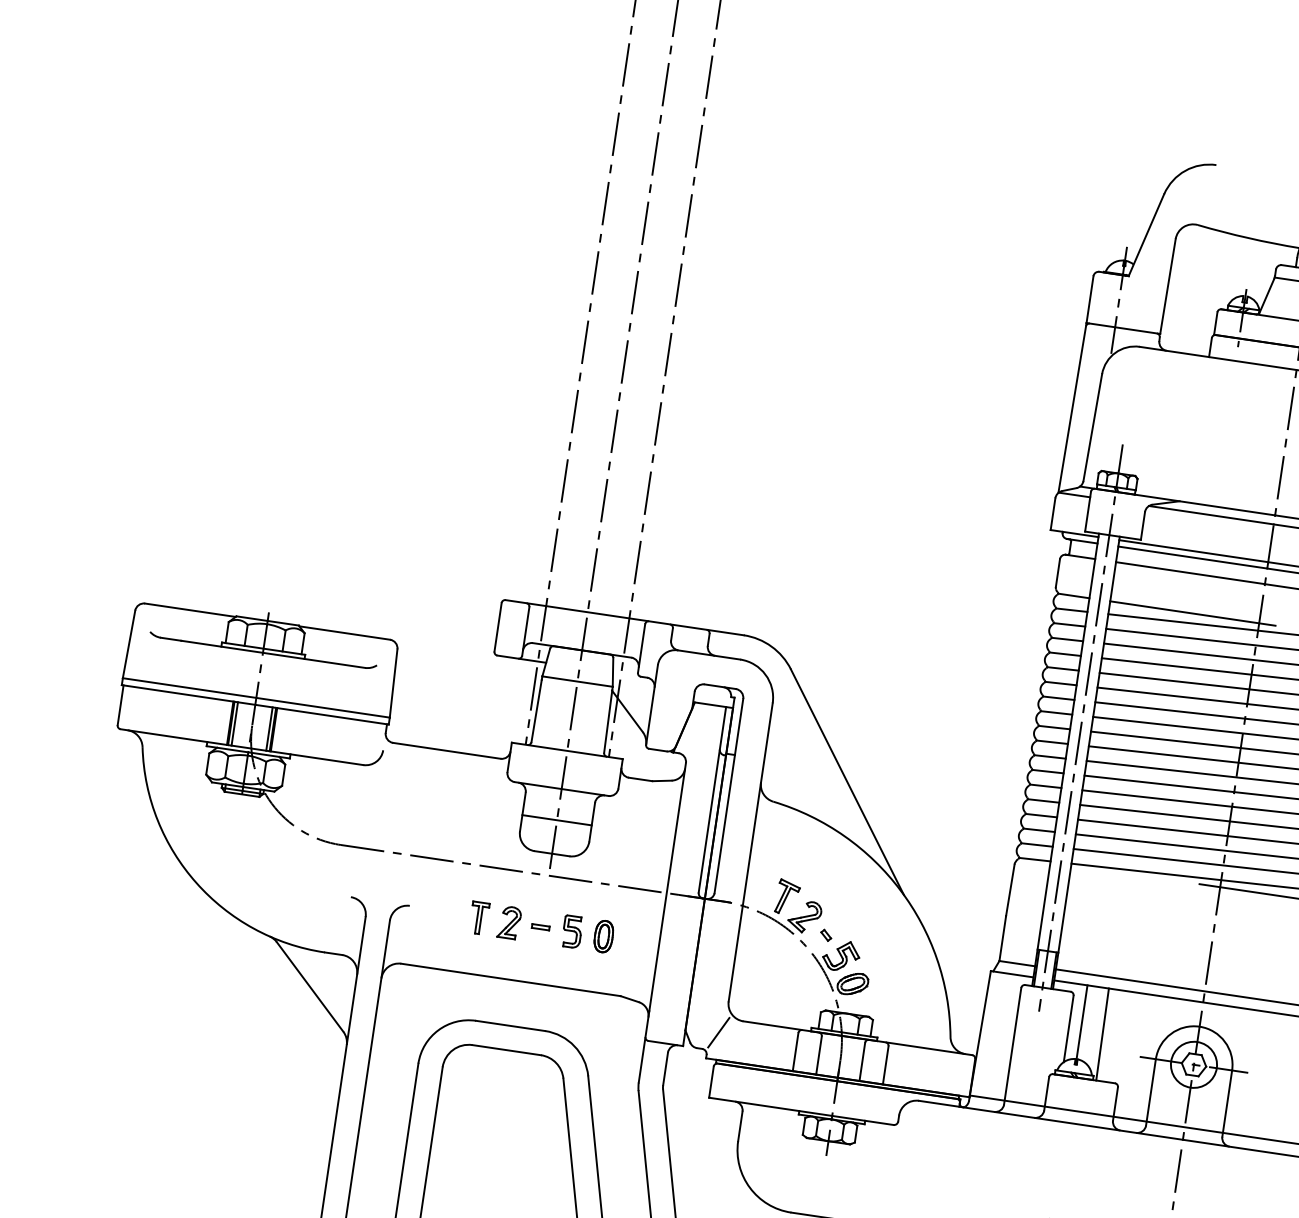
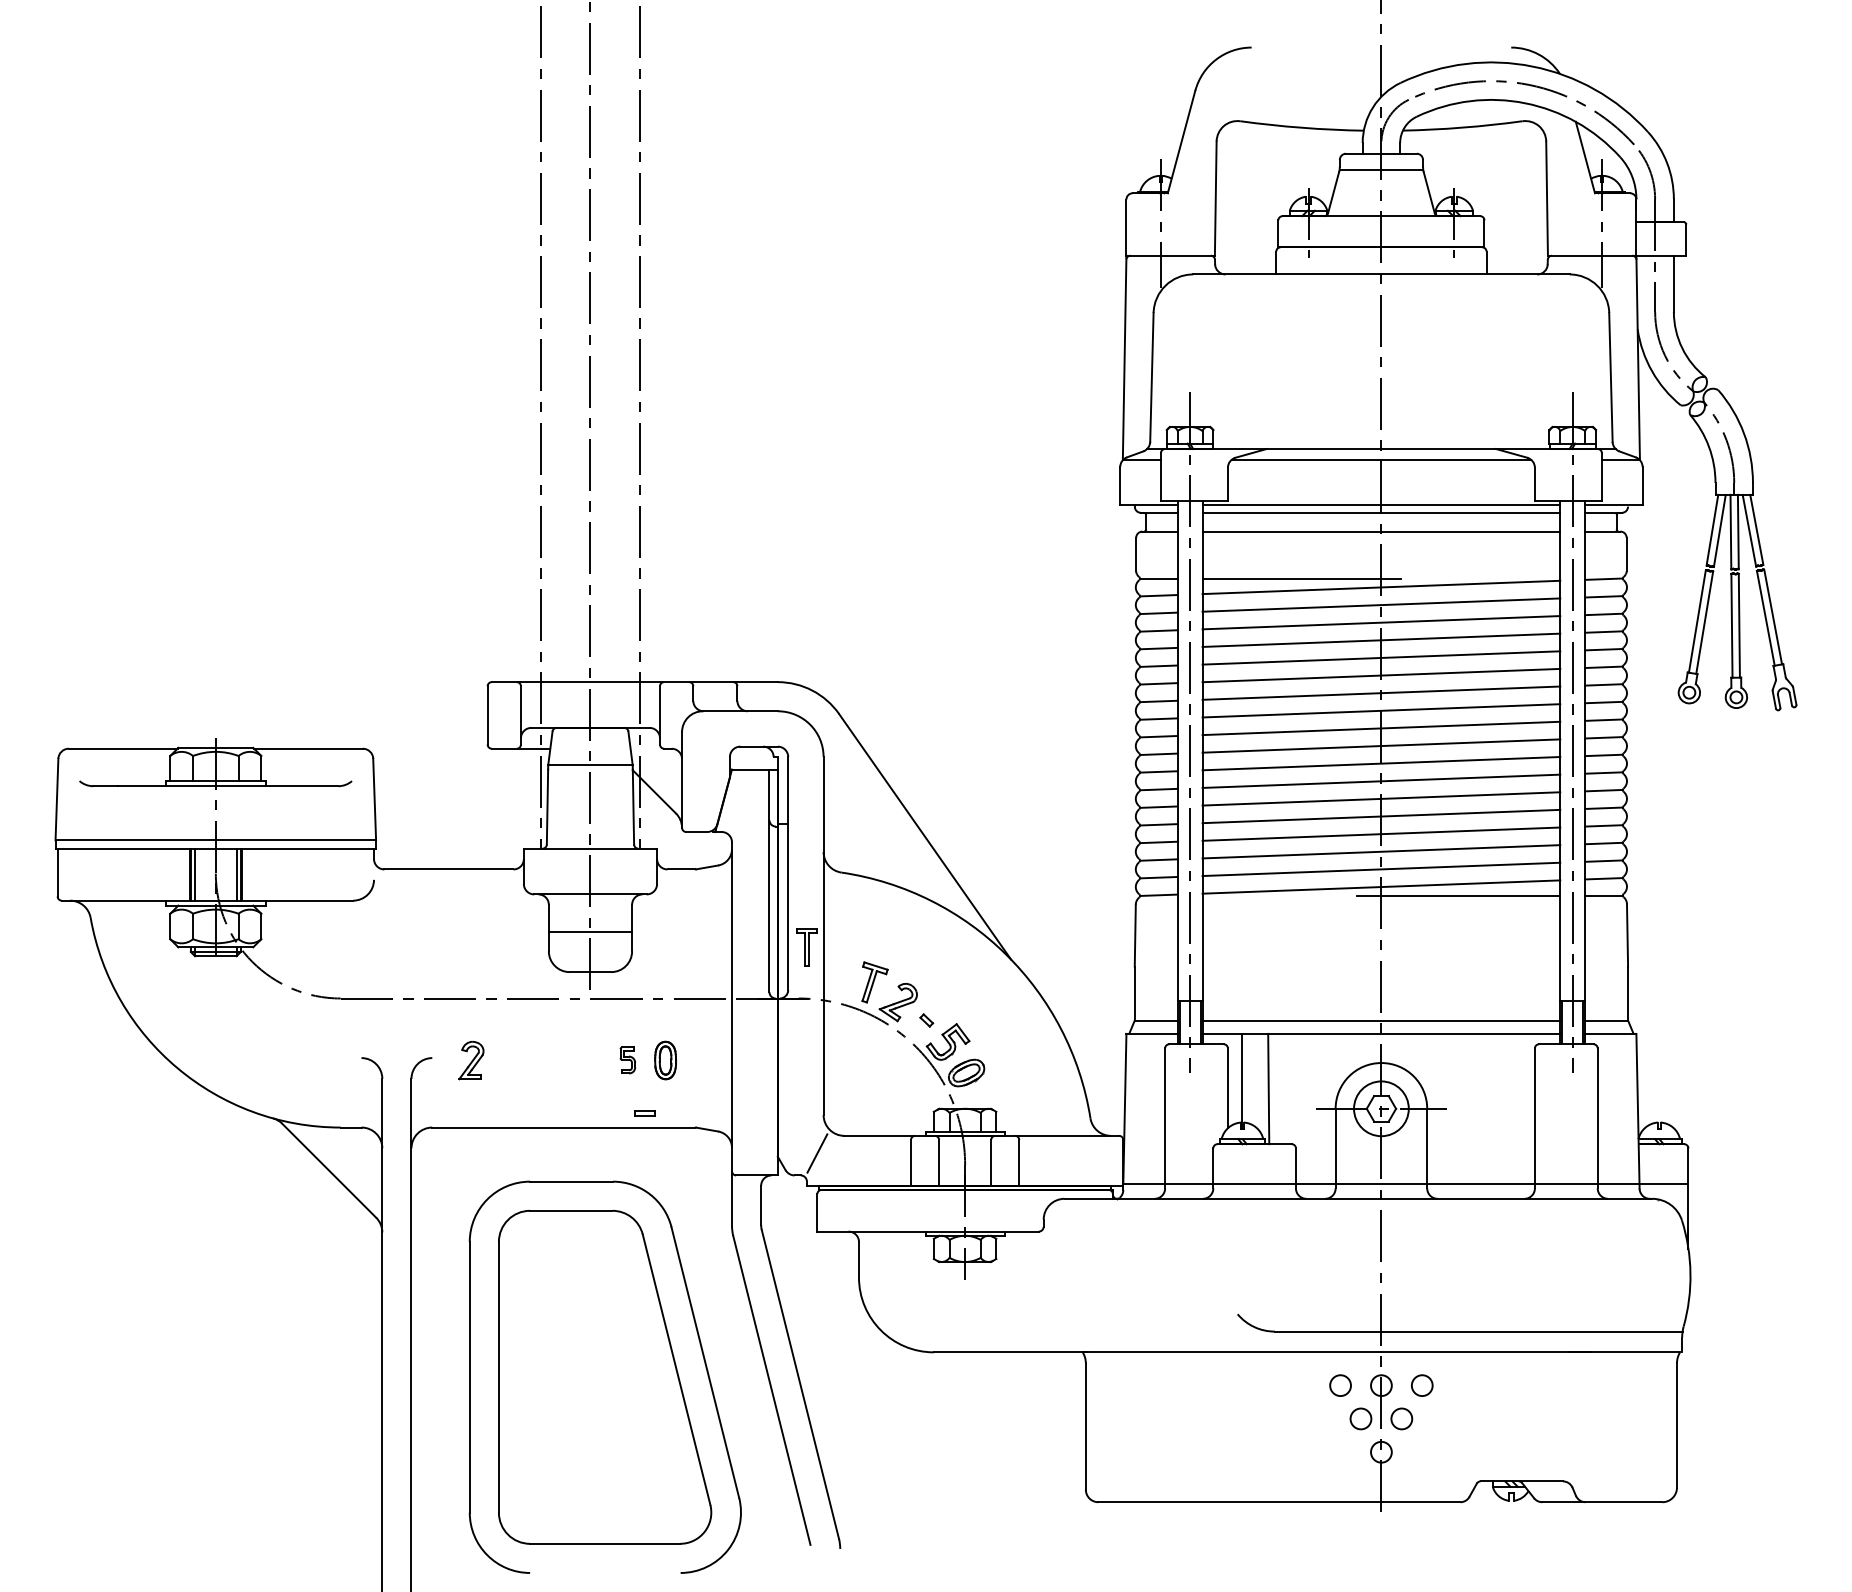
part: (478, 918) -> (806, 947), moved
part: (509, 922) -> (471, 1060), moved
part: (540, 927) -> (644, 1113), moved
part: (572, 931) -> (627, 1060), size x0.7

